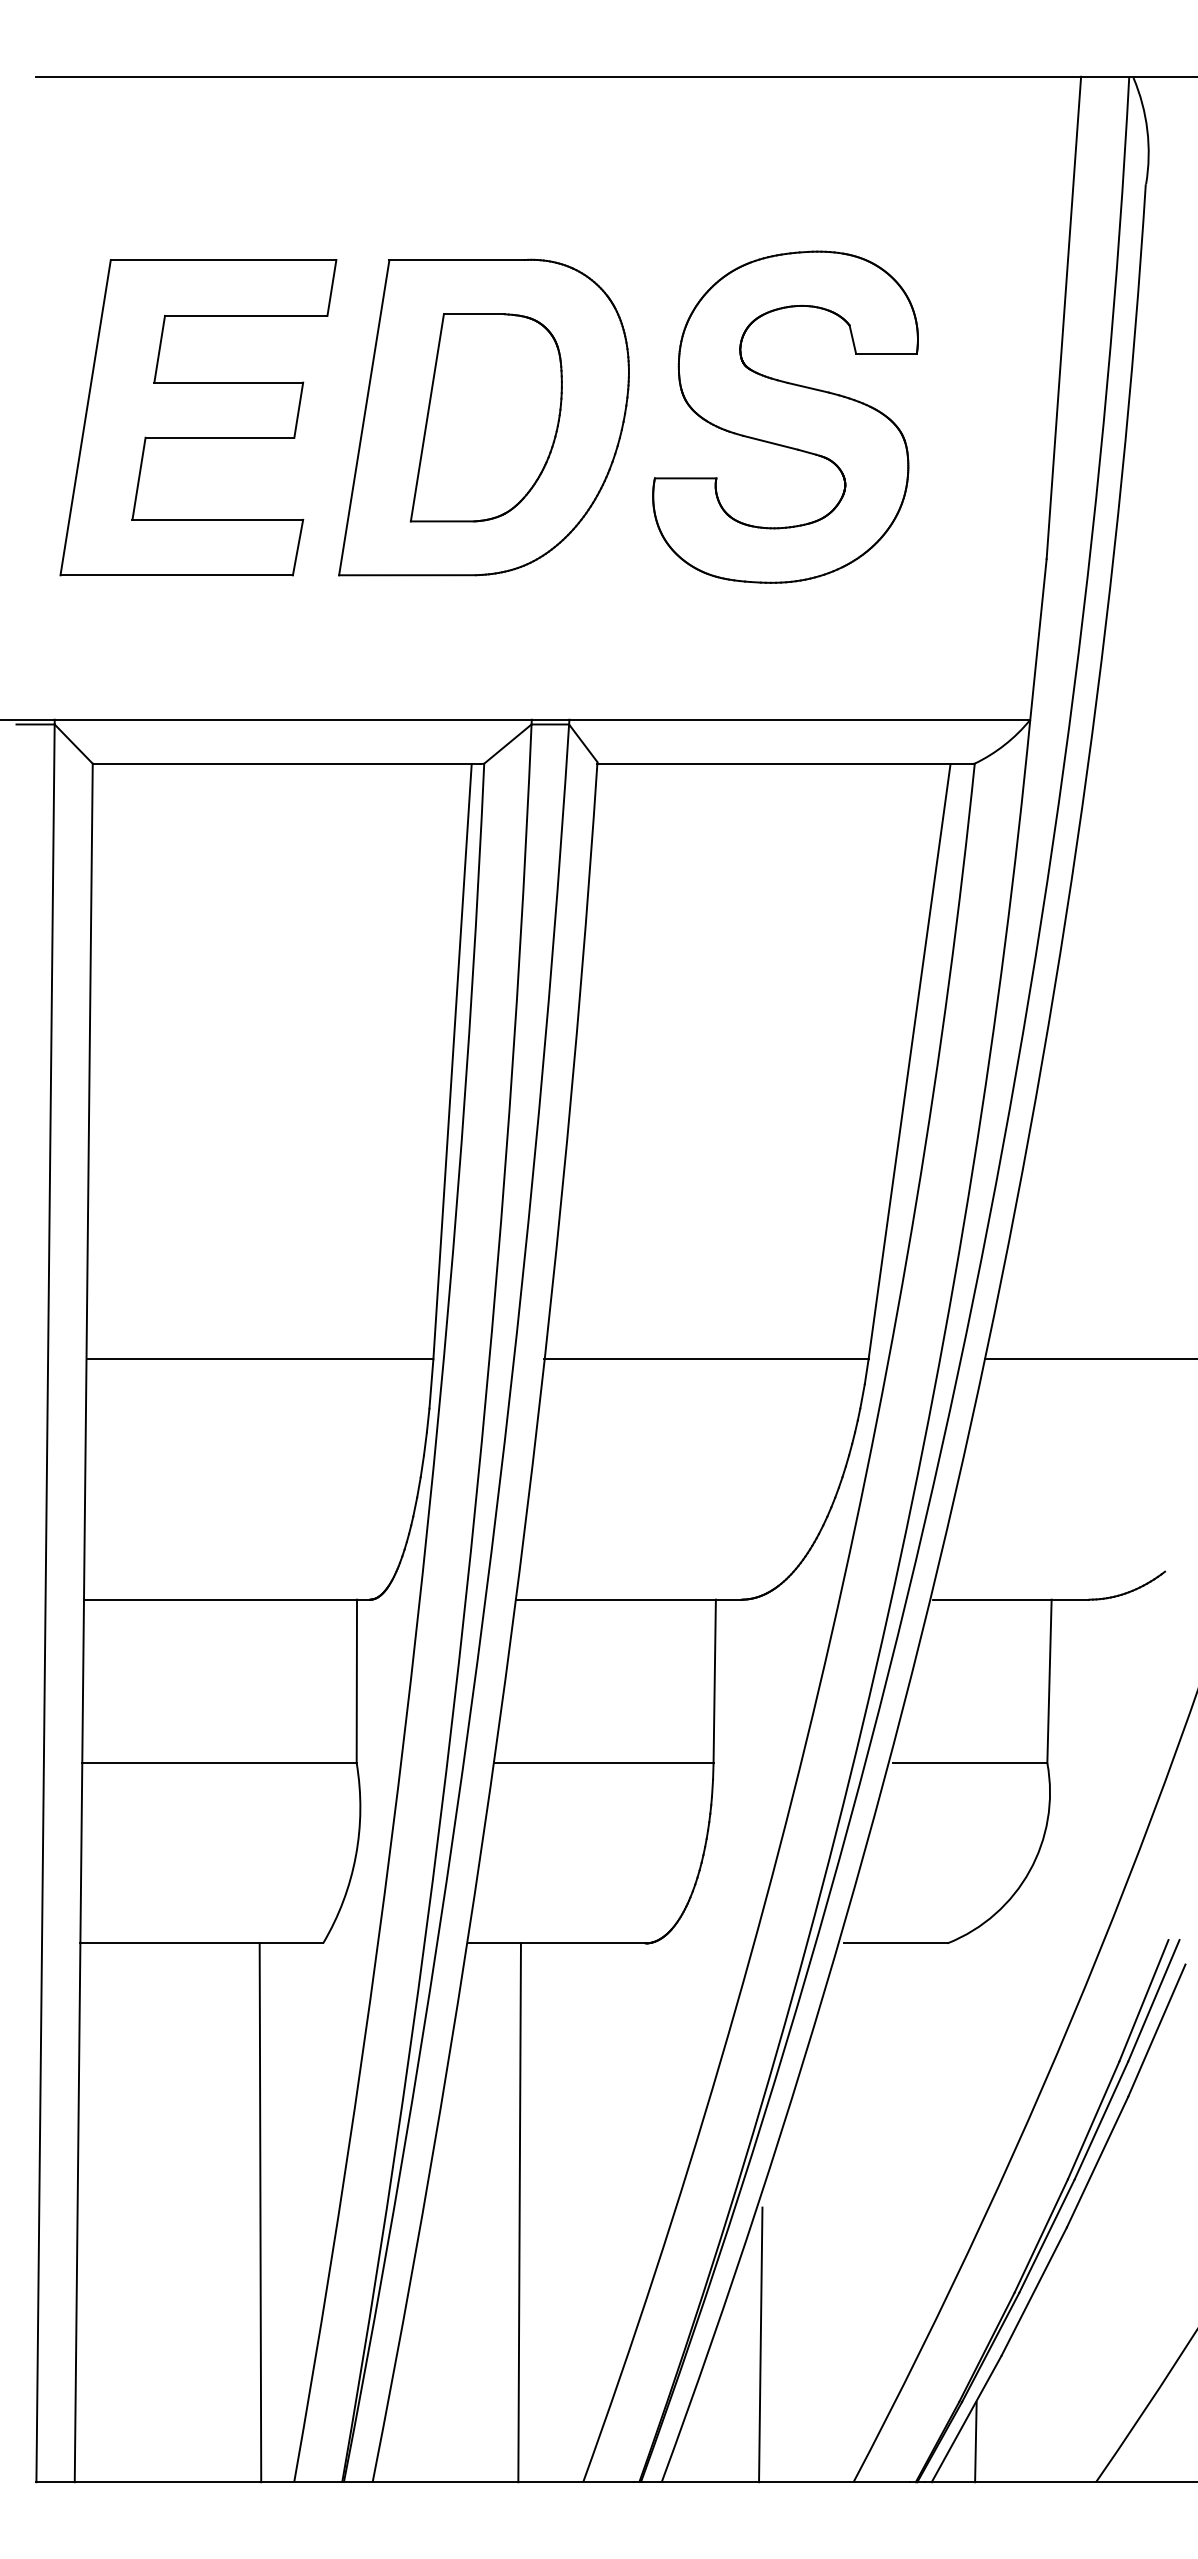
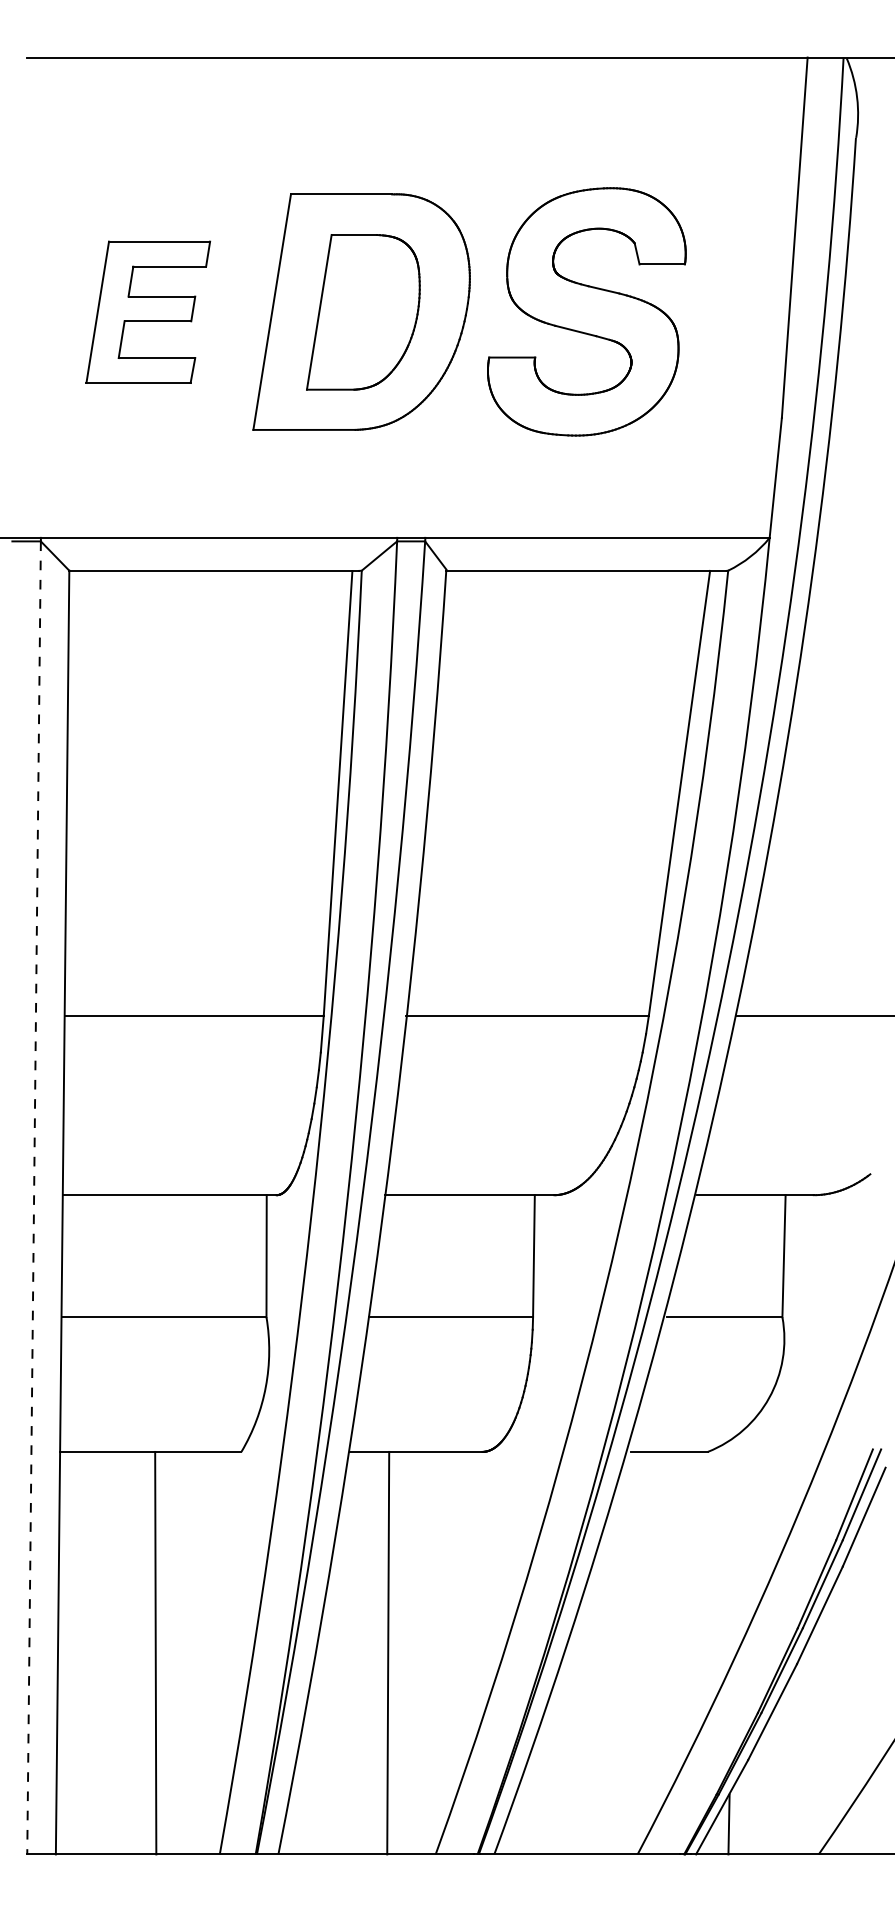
part: (198, 417) -> (148, 312), size x0.6
line: (45, 1603) -> (34, 1198), solid -> dashed
line: (260, 2212) -> (155, 1652), moved
line: (760, 2344) -> (568, 1751), removed

